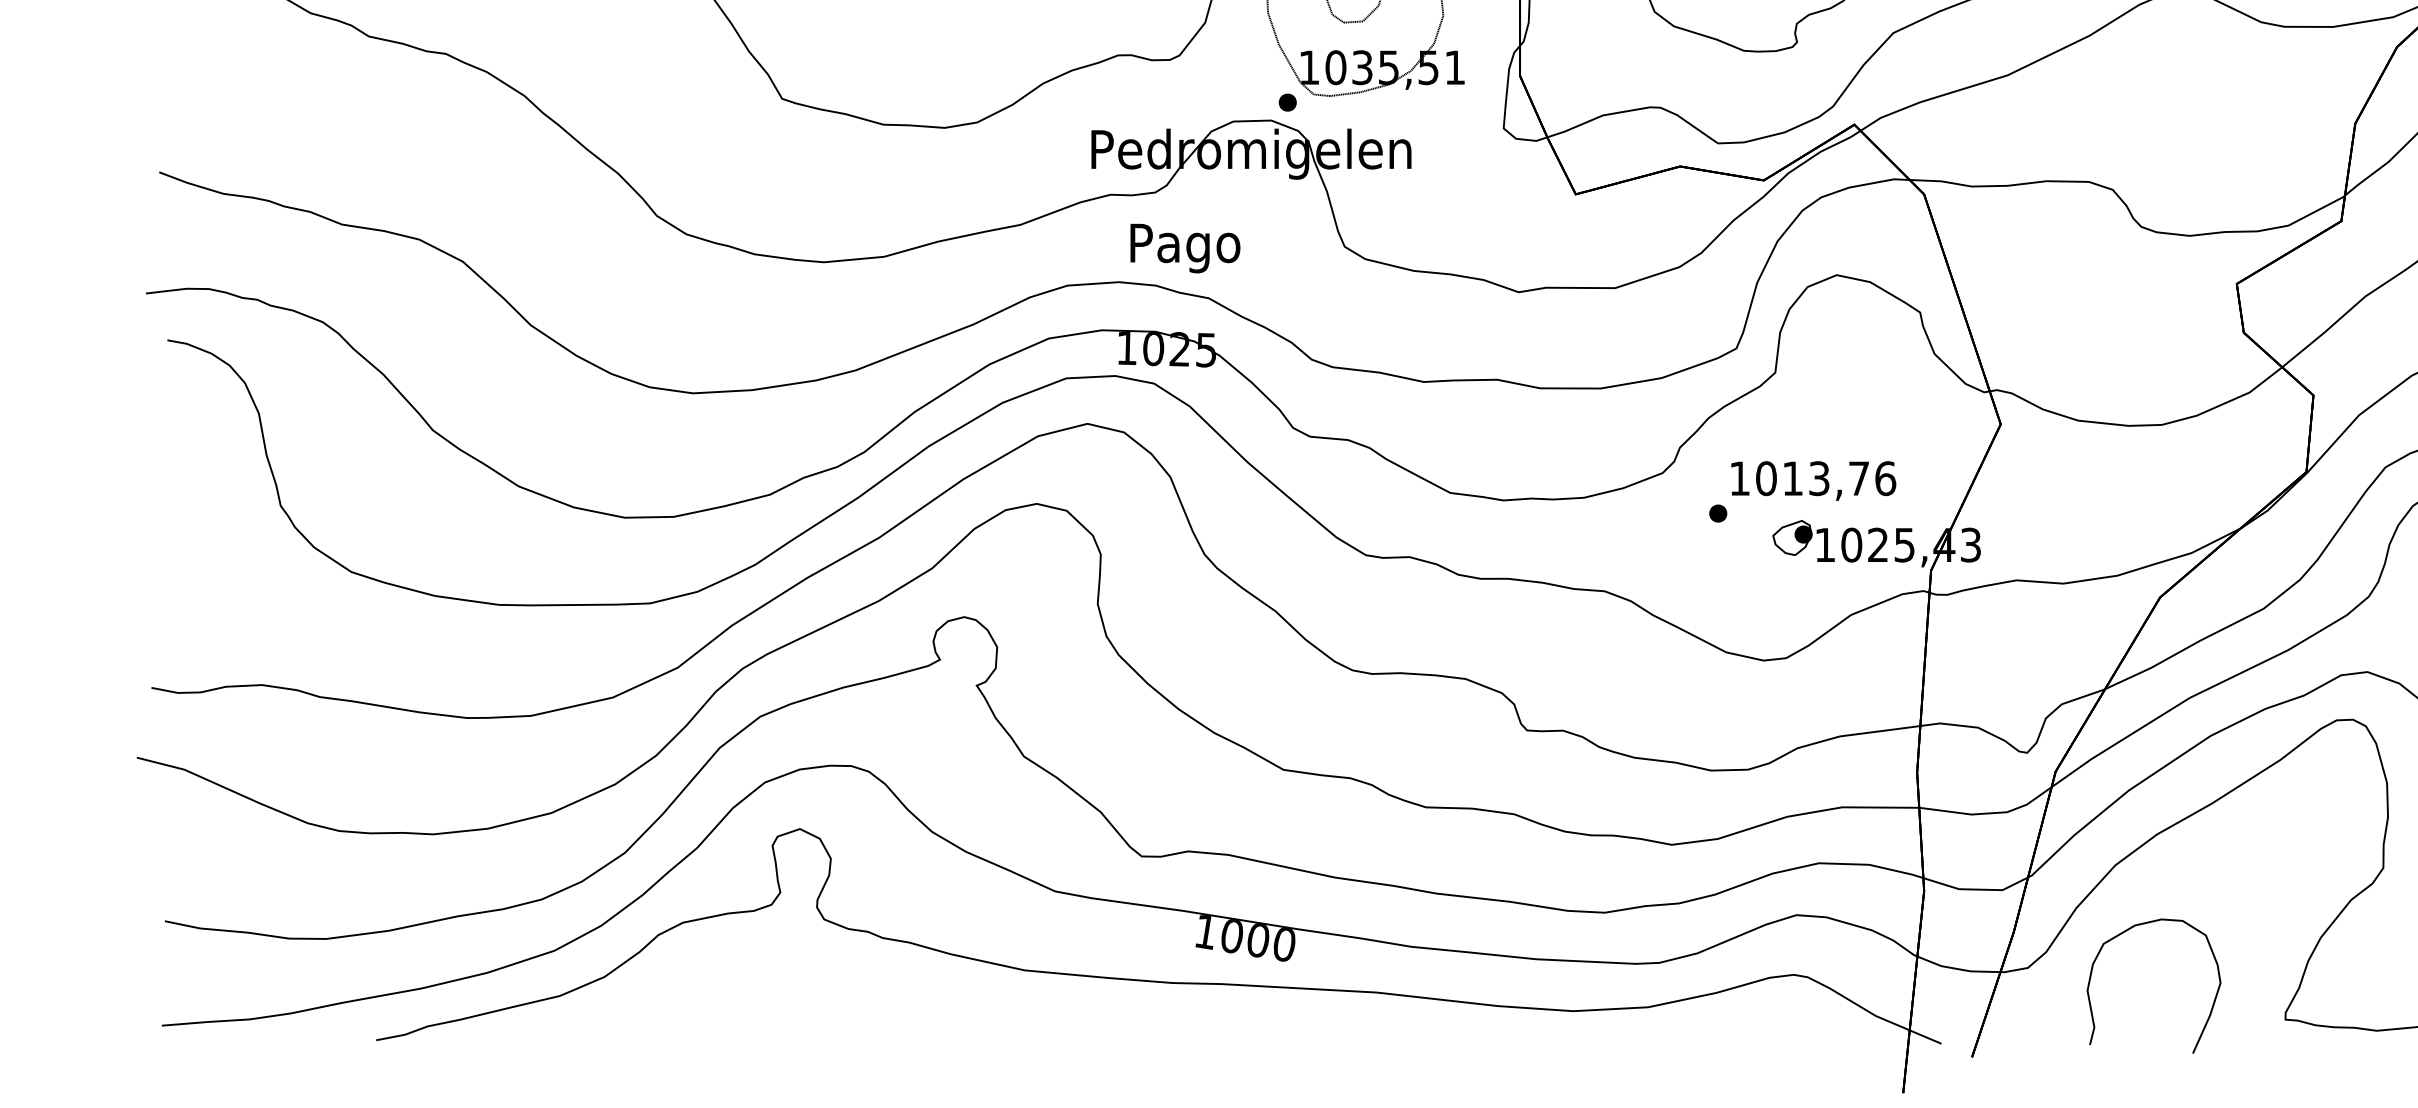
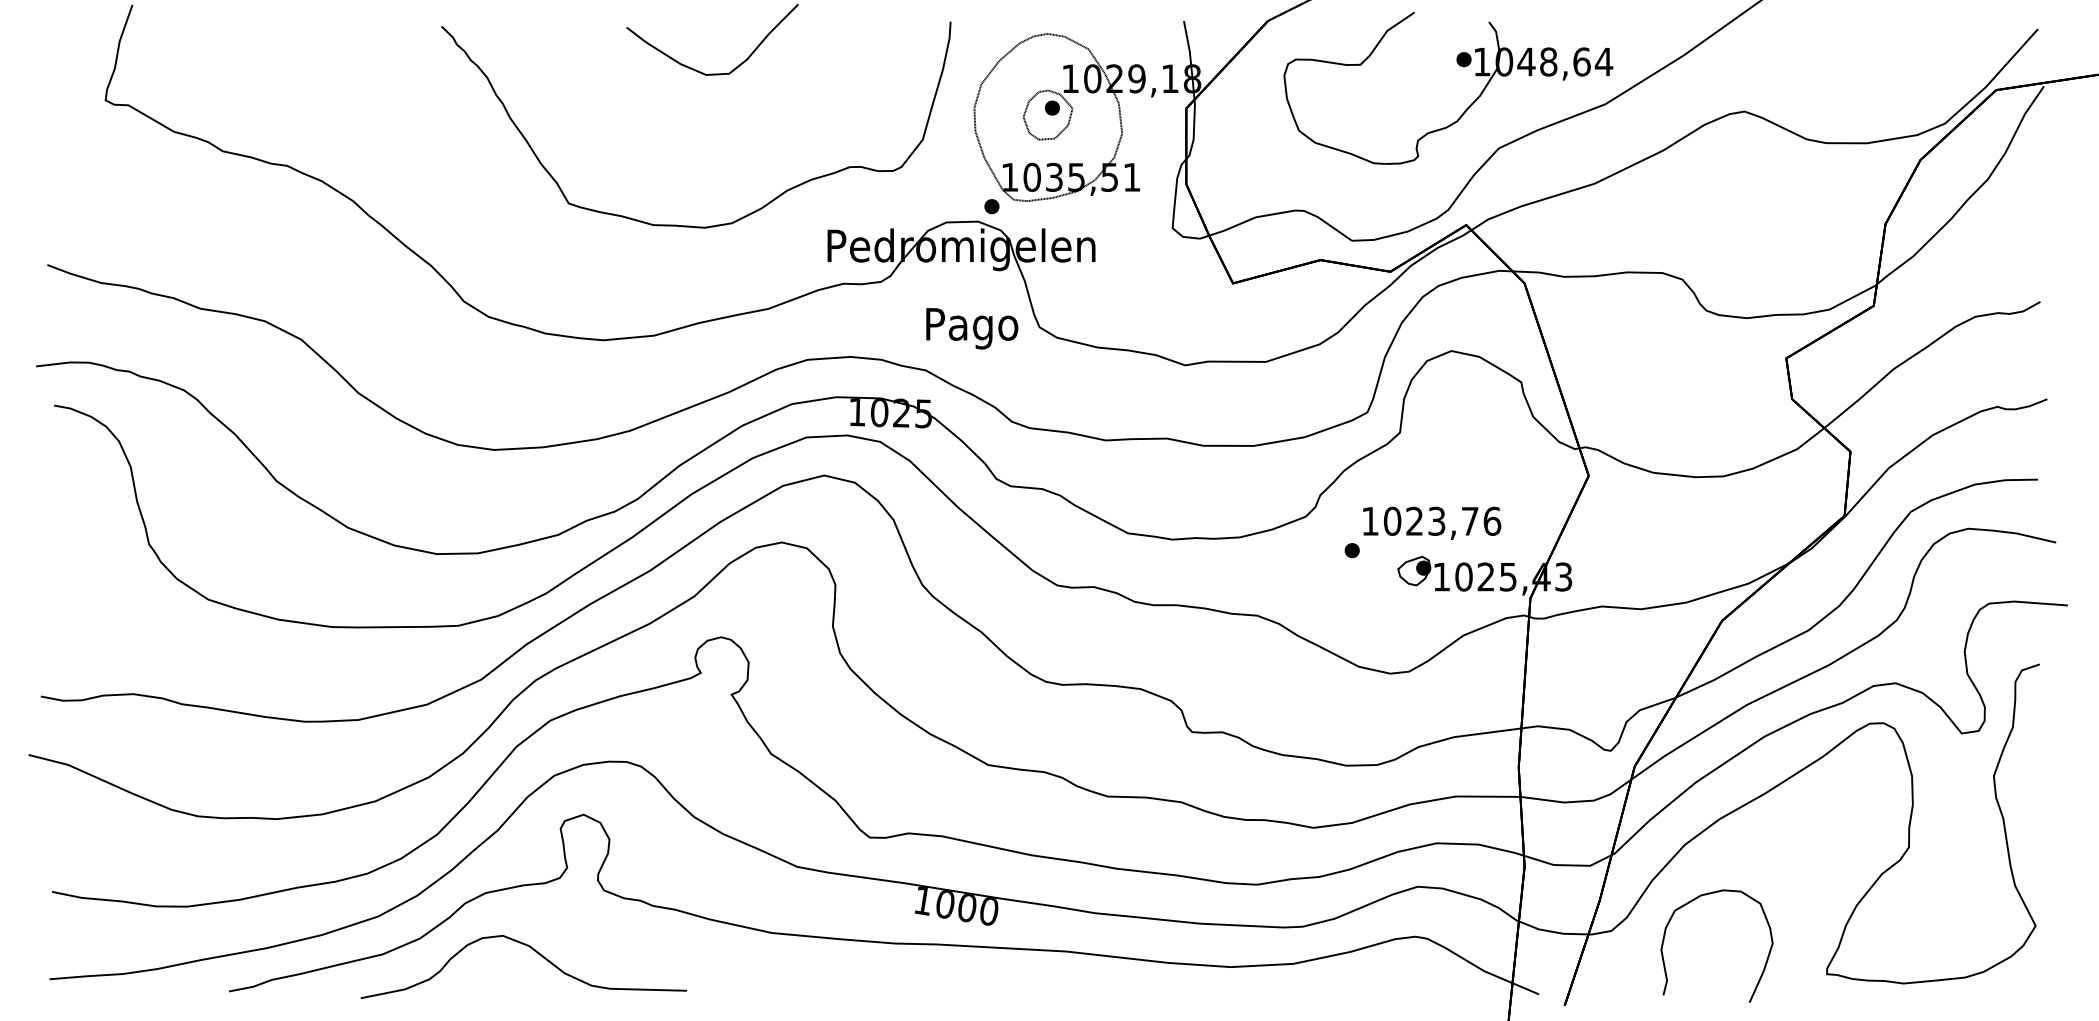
text: (1185, 248) -> (972, 328), moved
text: (1792, 477) -> (1414, 520), 1013,76 -> 1023,76
part: (742, 993) -> (535, 952), added

